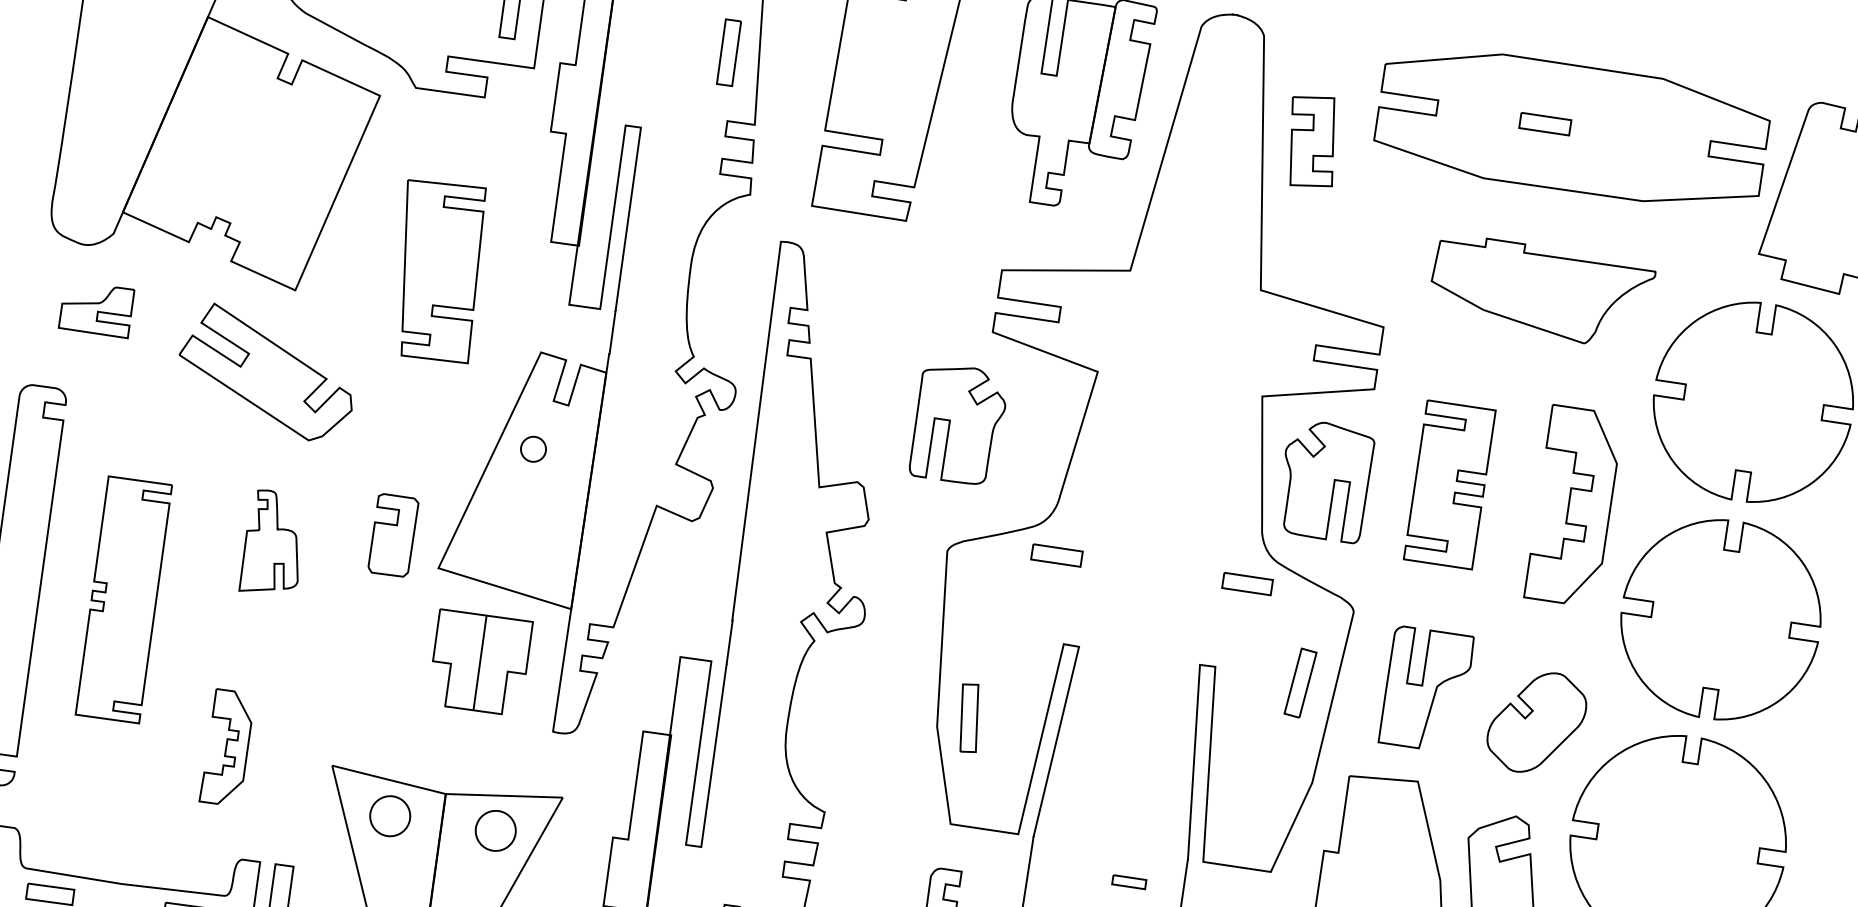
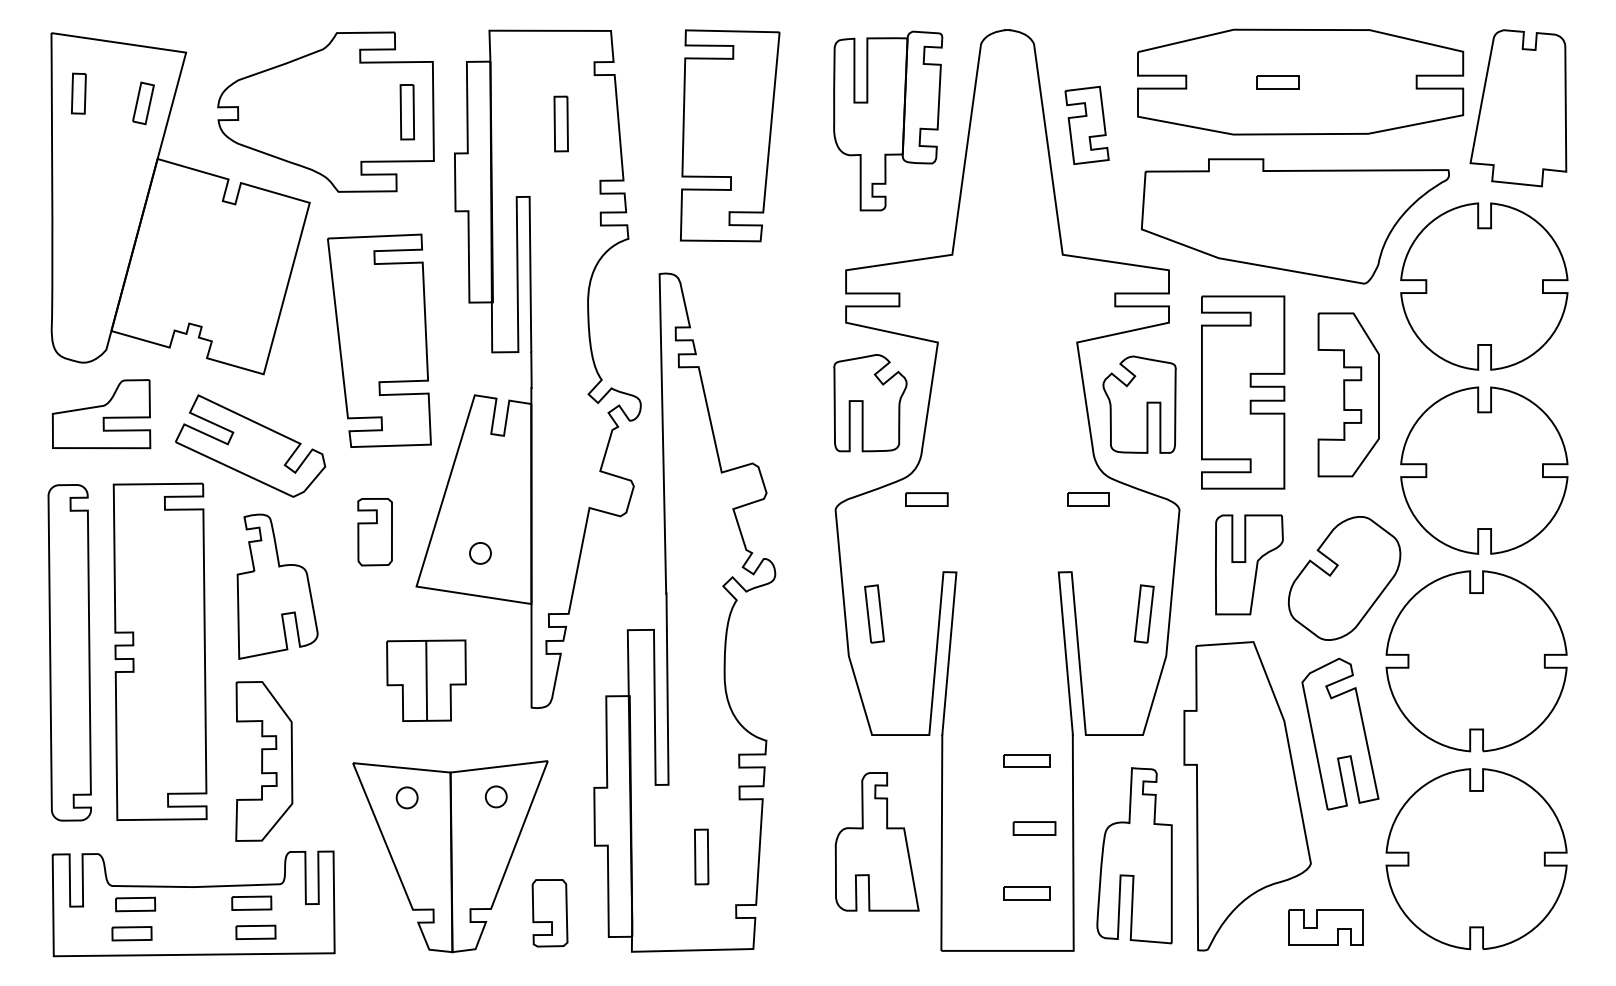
part: (728, 51) -> (560, 123), moved
part: (438, 270) -> (379, 340), size x1.43
part: (1540, 291) -> (1294, 221), size x1.67
part: (96, 309) -> (101, 414), size x1.67
part: (958, 424) -> (870, 403), moved
part: (533, 449) -> (480, 553), moved
part: (1450, 484) -> (1243, 392), size x1.43
part: (392, 535) -> (374, 532), moved
part: (274, 543) -> (277, 586), size x1.67
part: (123, 599) -> (159, 651), size x1.67
part: (479, 662) -> (426, 680), moved
part: (1299, 682) -> (1143, 613), moved
part: (969, 717) -> (874, 613), moved
part: (1536, 722) -> (1344, 578), size x1.43
part: (227, 748) -> (264, 761), size x1.67
part: (389, 815) -> (406, 797), size x0.62
part: (494, 830) -> (495, 796), size x0.62
part: (1128, 881) -> (1026, 760), size x1.67

